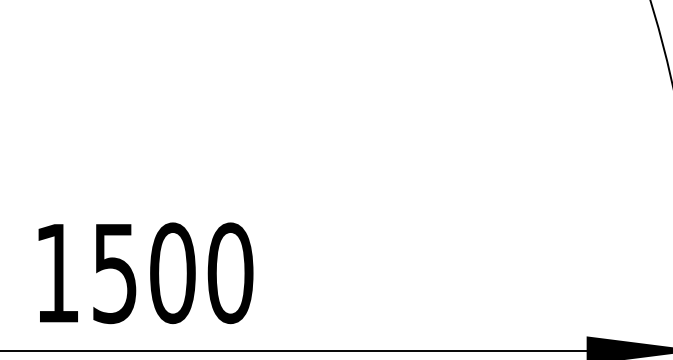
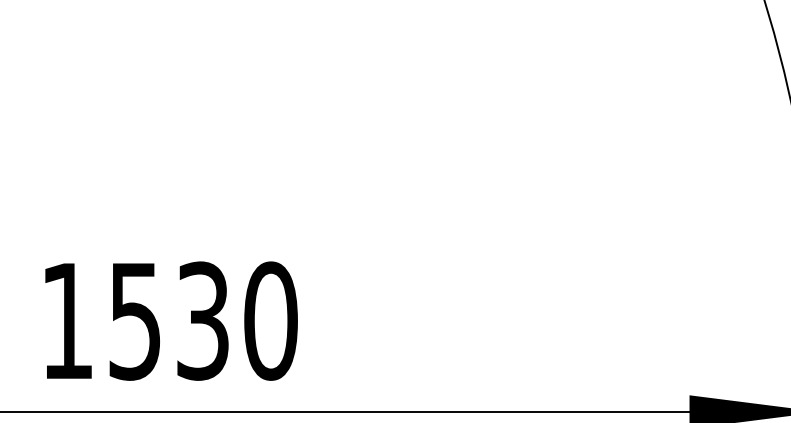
text: (172, 273) -> (202, 321), 1500 -> 1530

